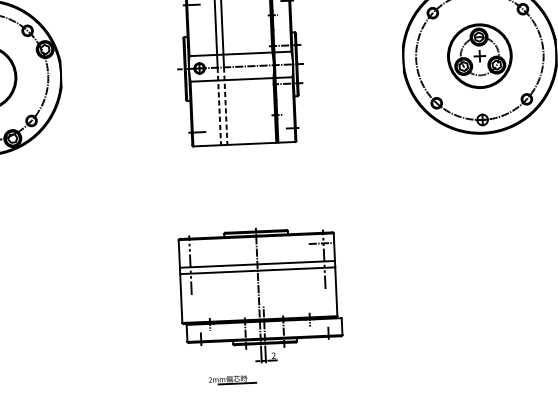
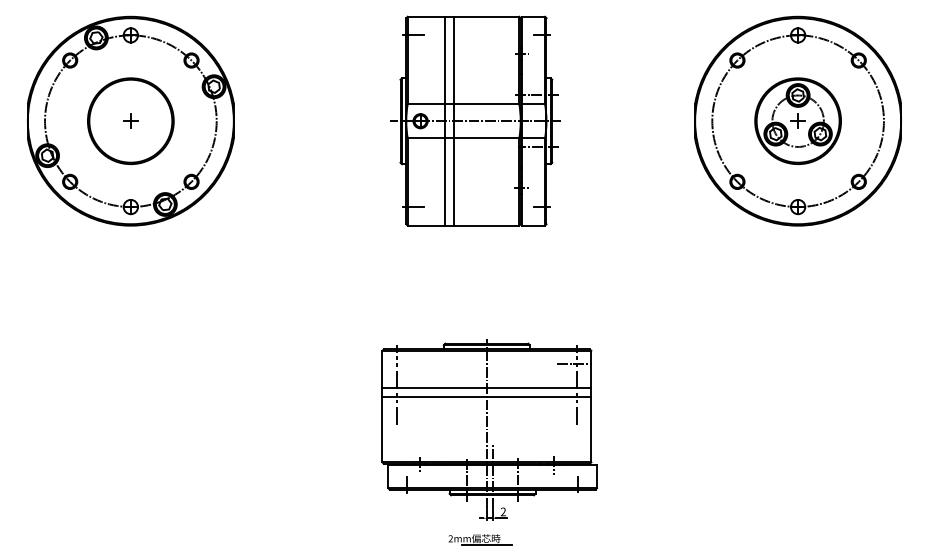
line: (219, 106) -> (444, 173), dashed -> solid
line: (225, 106) -> (453, 173), dashed -> solid
part: (232, 379) -> (480, 539), moved

